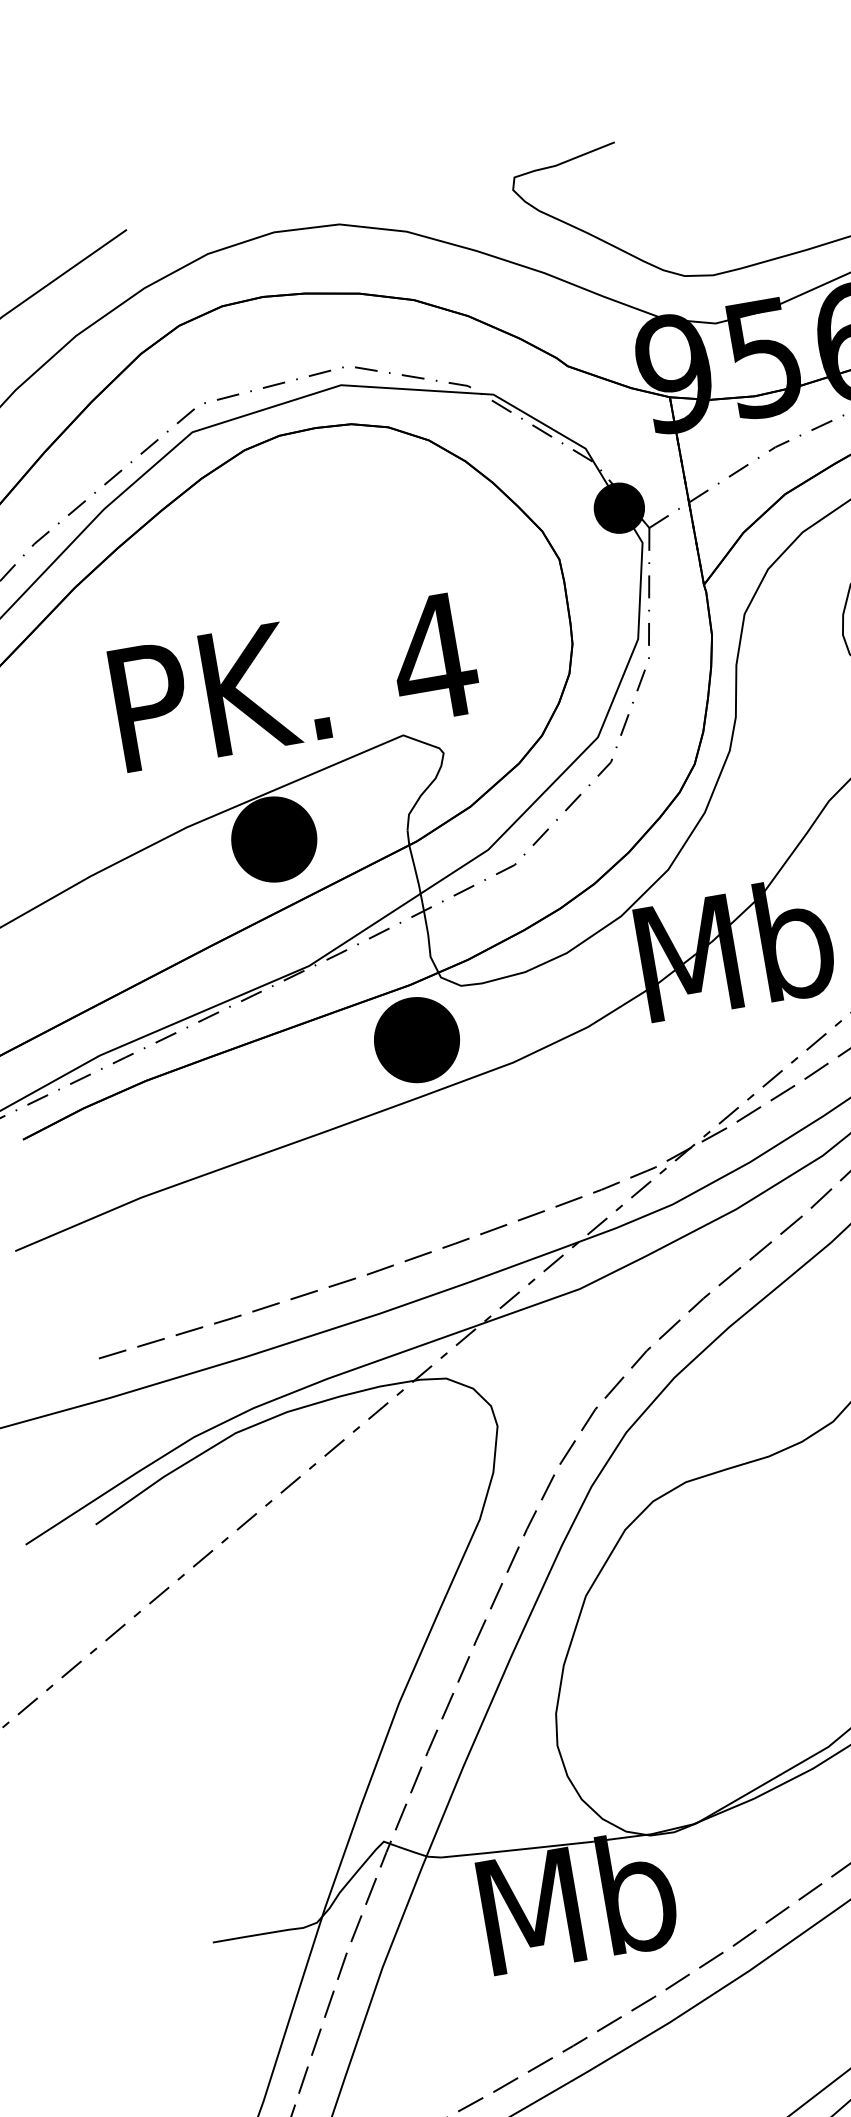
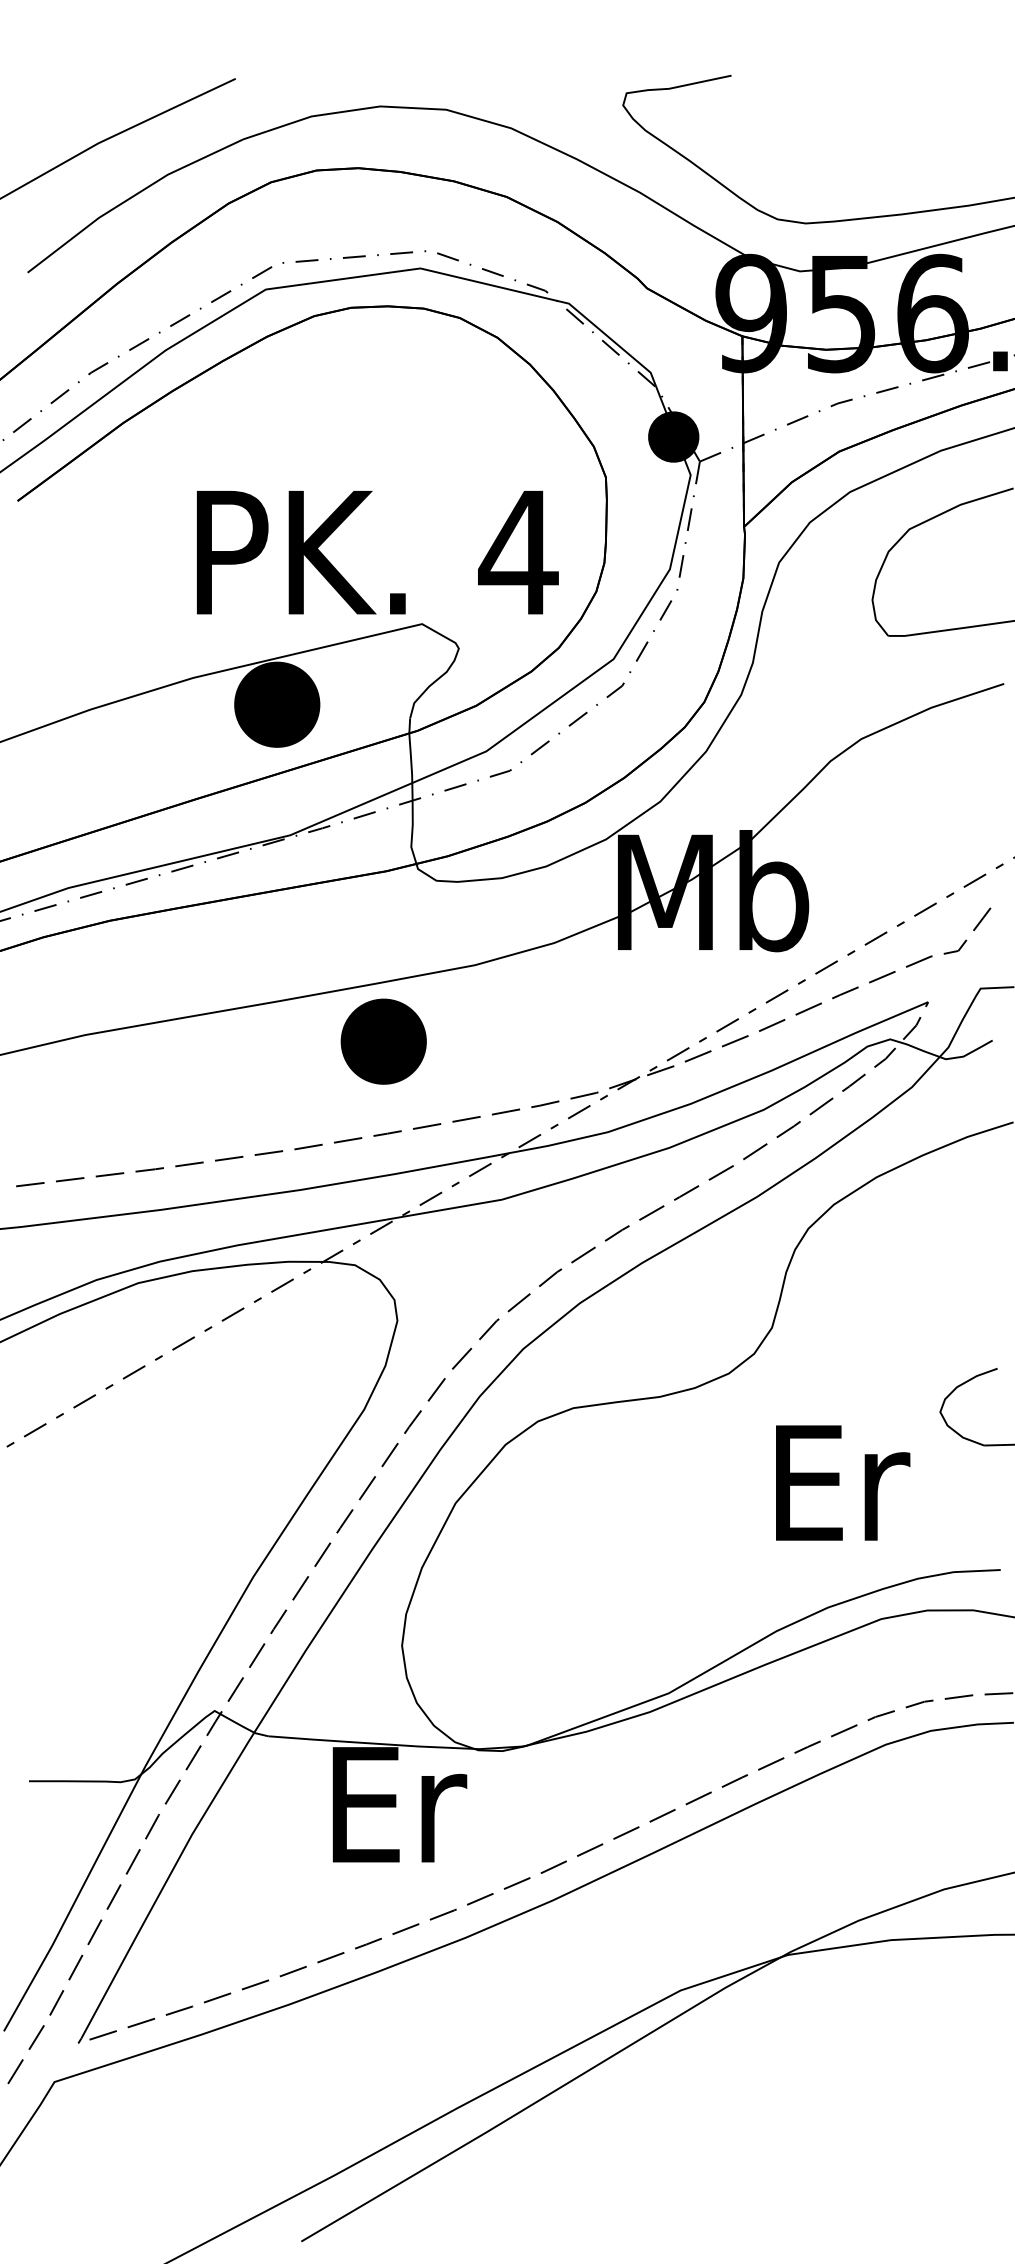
text: (294, 681) -> (377, 552), moved
part: (416, 1039) -> (383, 1041), moved
text: (577, 1902) -> (395, 1803), Mb -> Er

